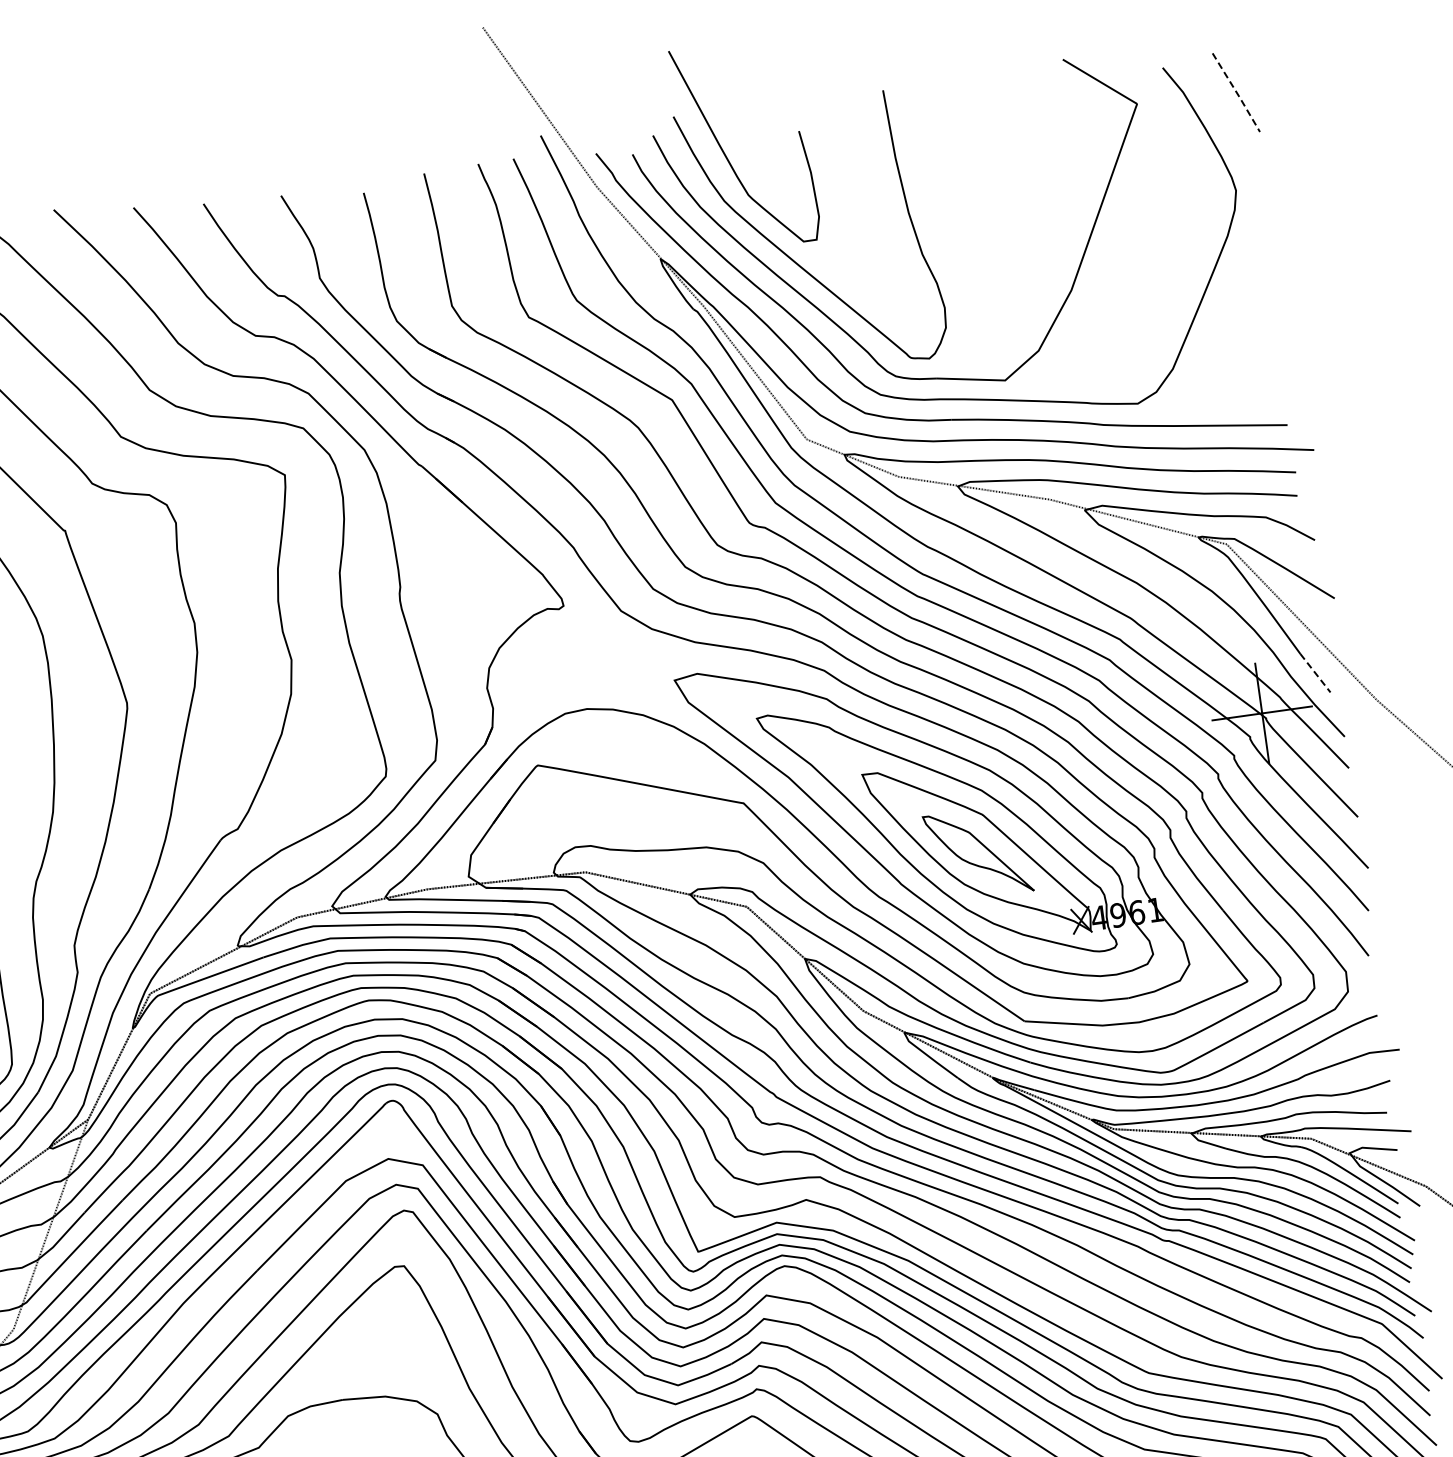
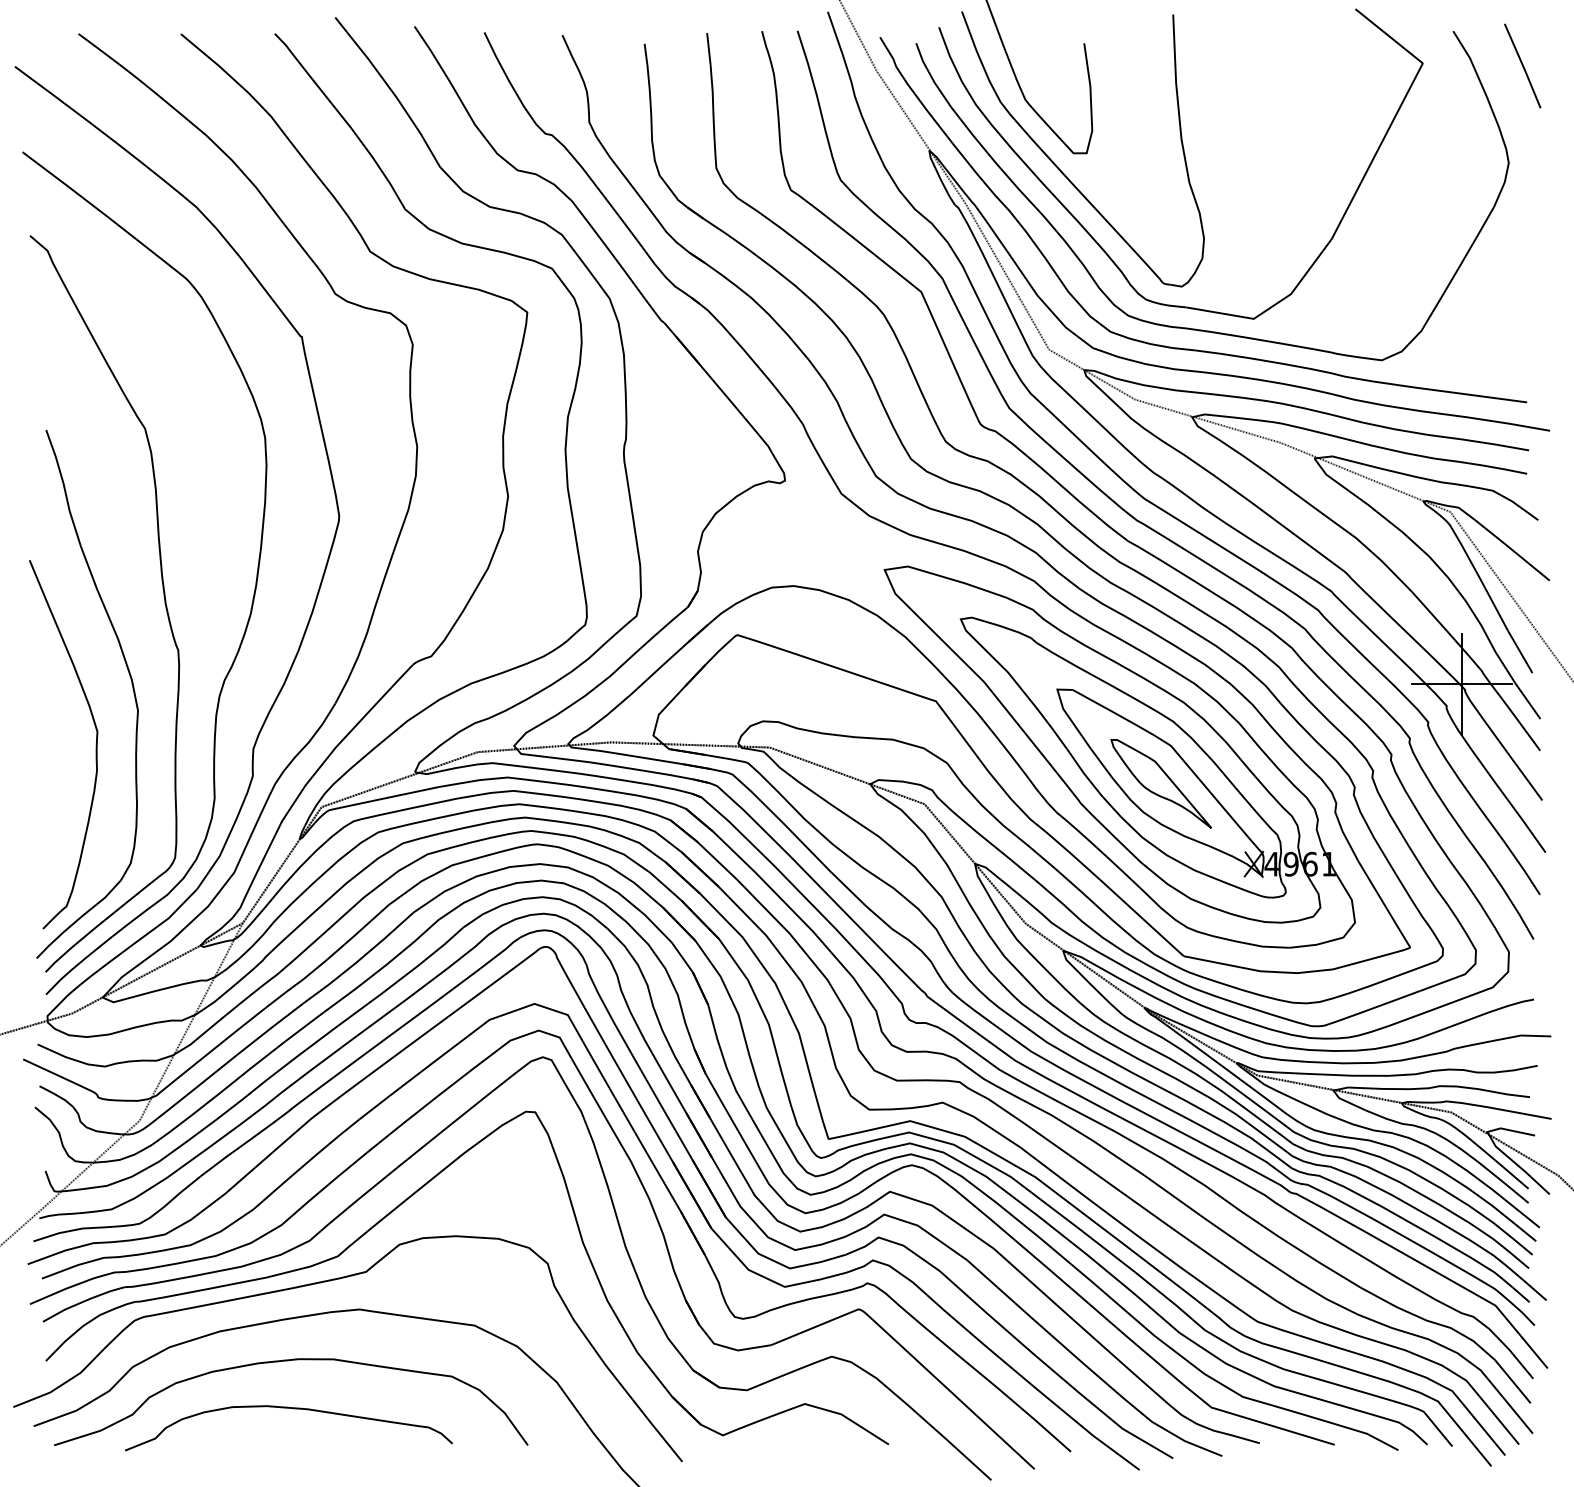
line: (1237, 93) -> (1523, 66), dashed -> solid
line: (1315, 673) -> (1520, 652), dashed -> solid

